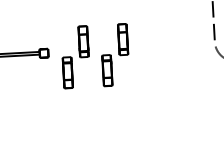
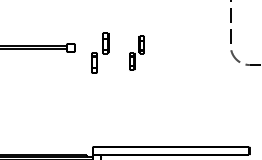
part: (114, 55) -> (136, 53), size x0.6
part: (75, 57) -> (99, 53), size x0.7

